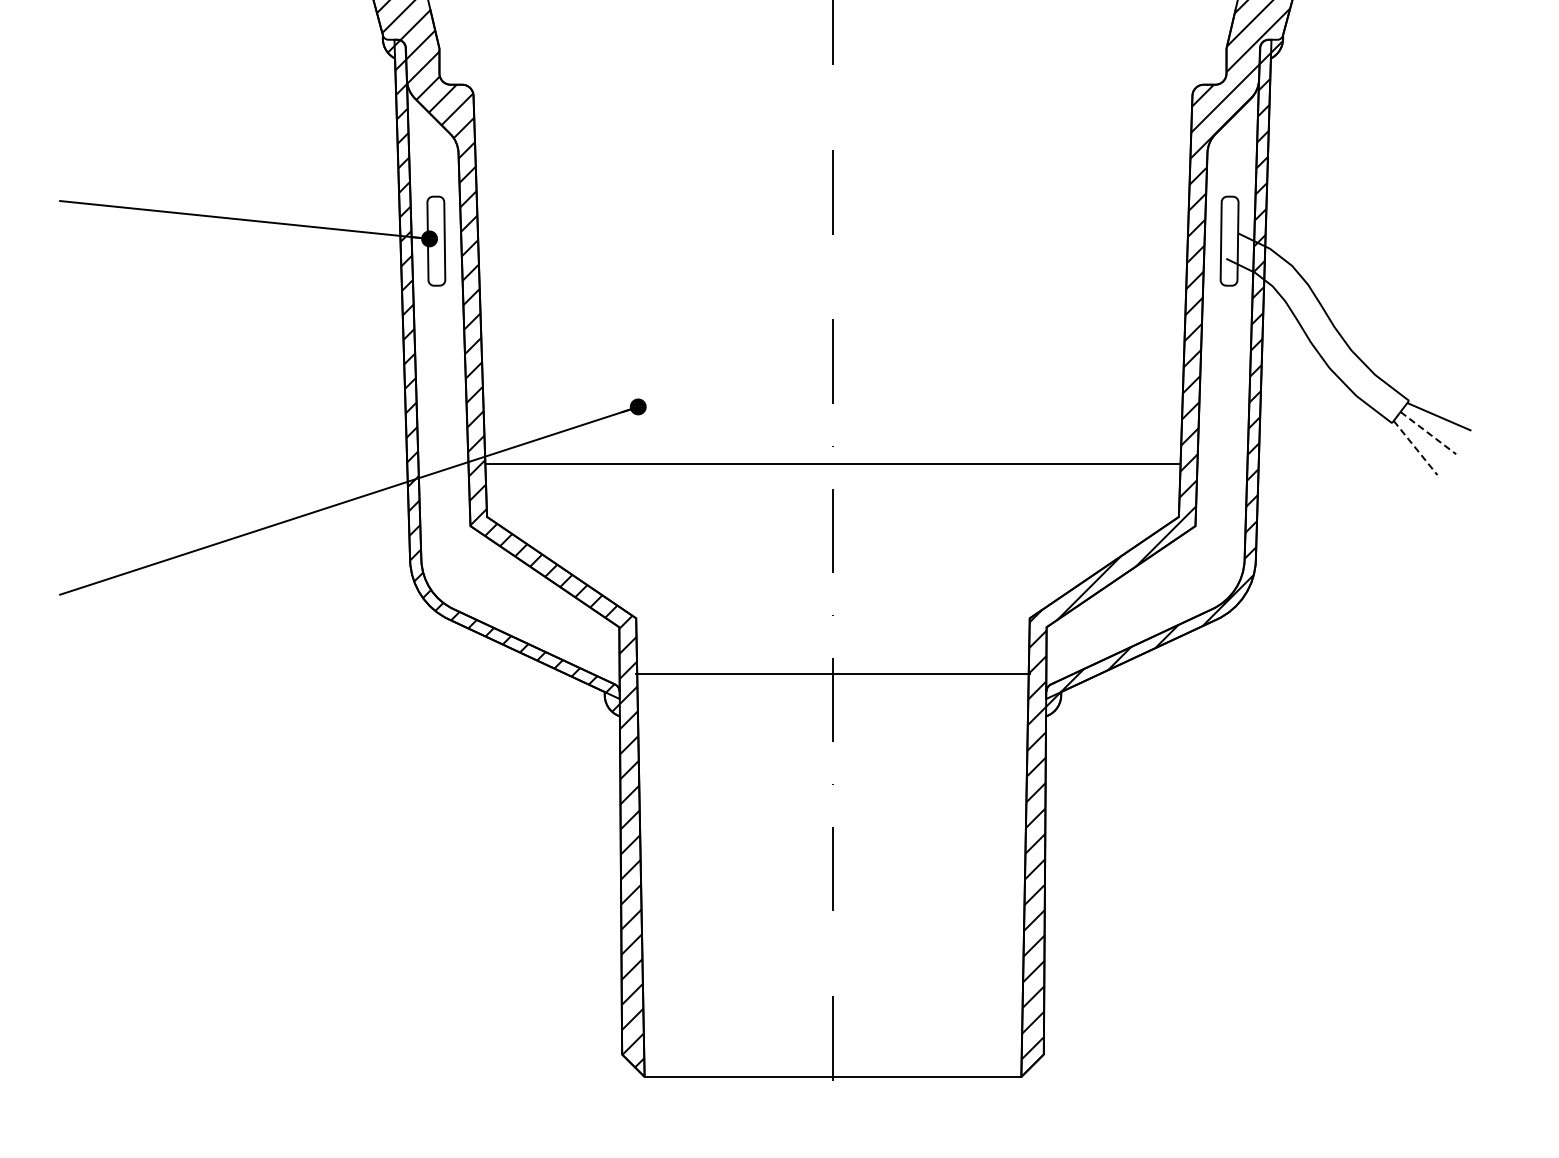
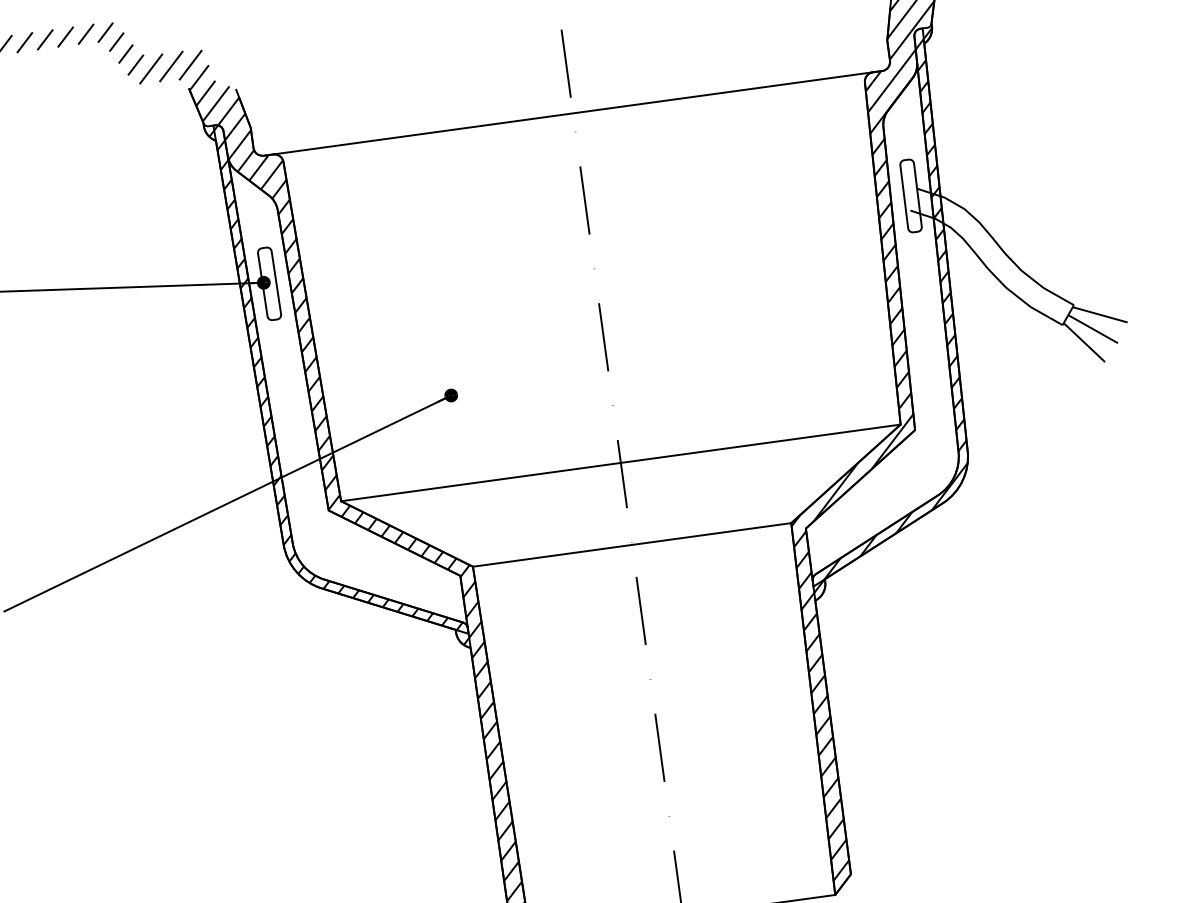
line: (832, 84) -> (572, 113), added
line: (1428, 433) -> (1093, 329), dashed -> solid
line: (1415, 448) -> (1084, 343), dashed -> solid
line: (832, 463) -> (620, 462), moved
line: (832, 674) -> (631, 545), moved

